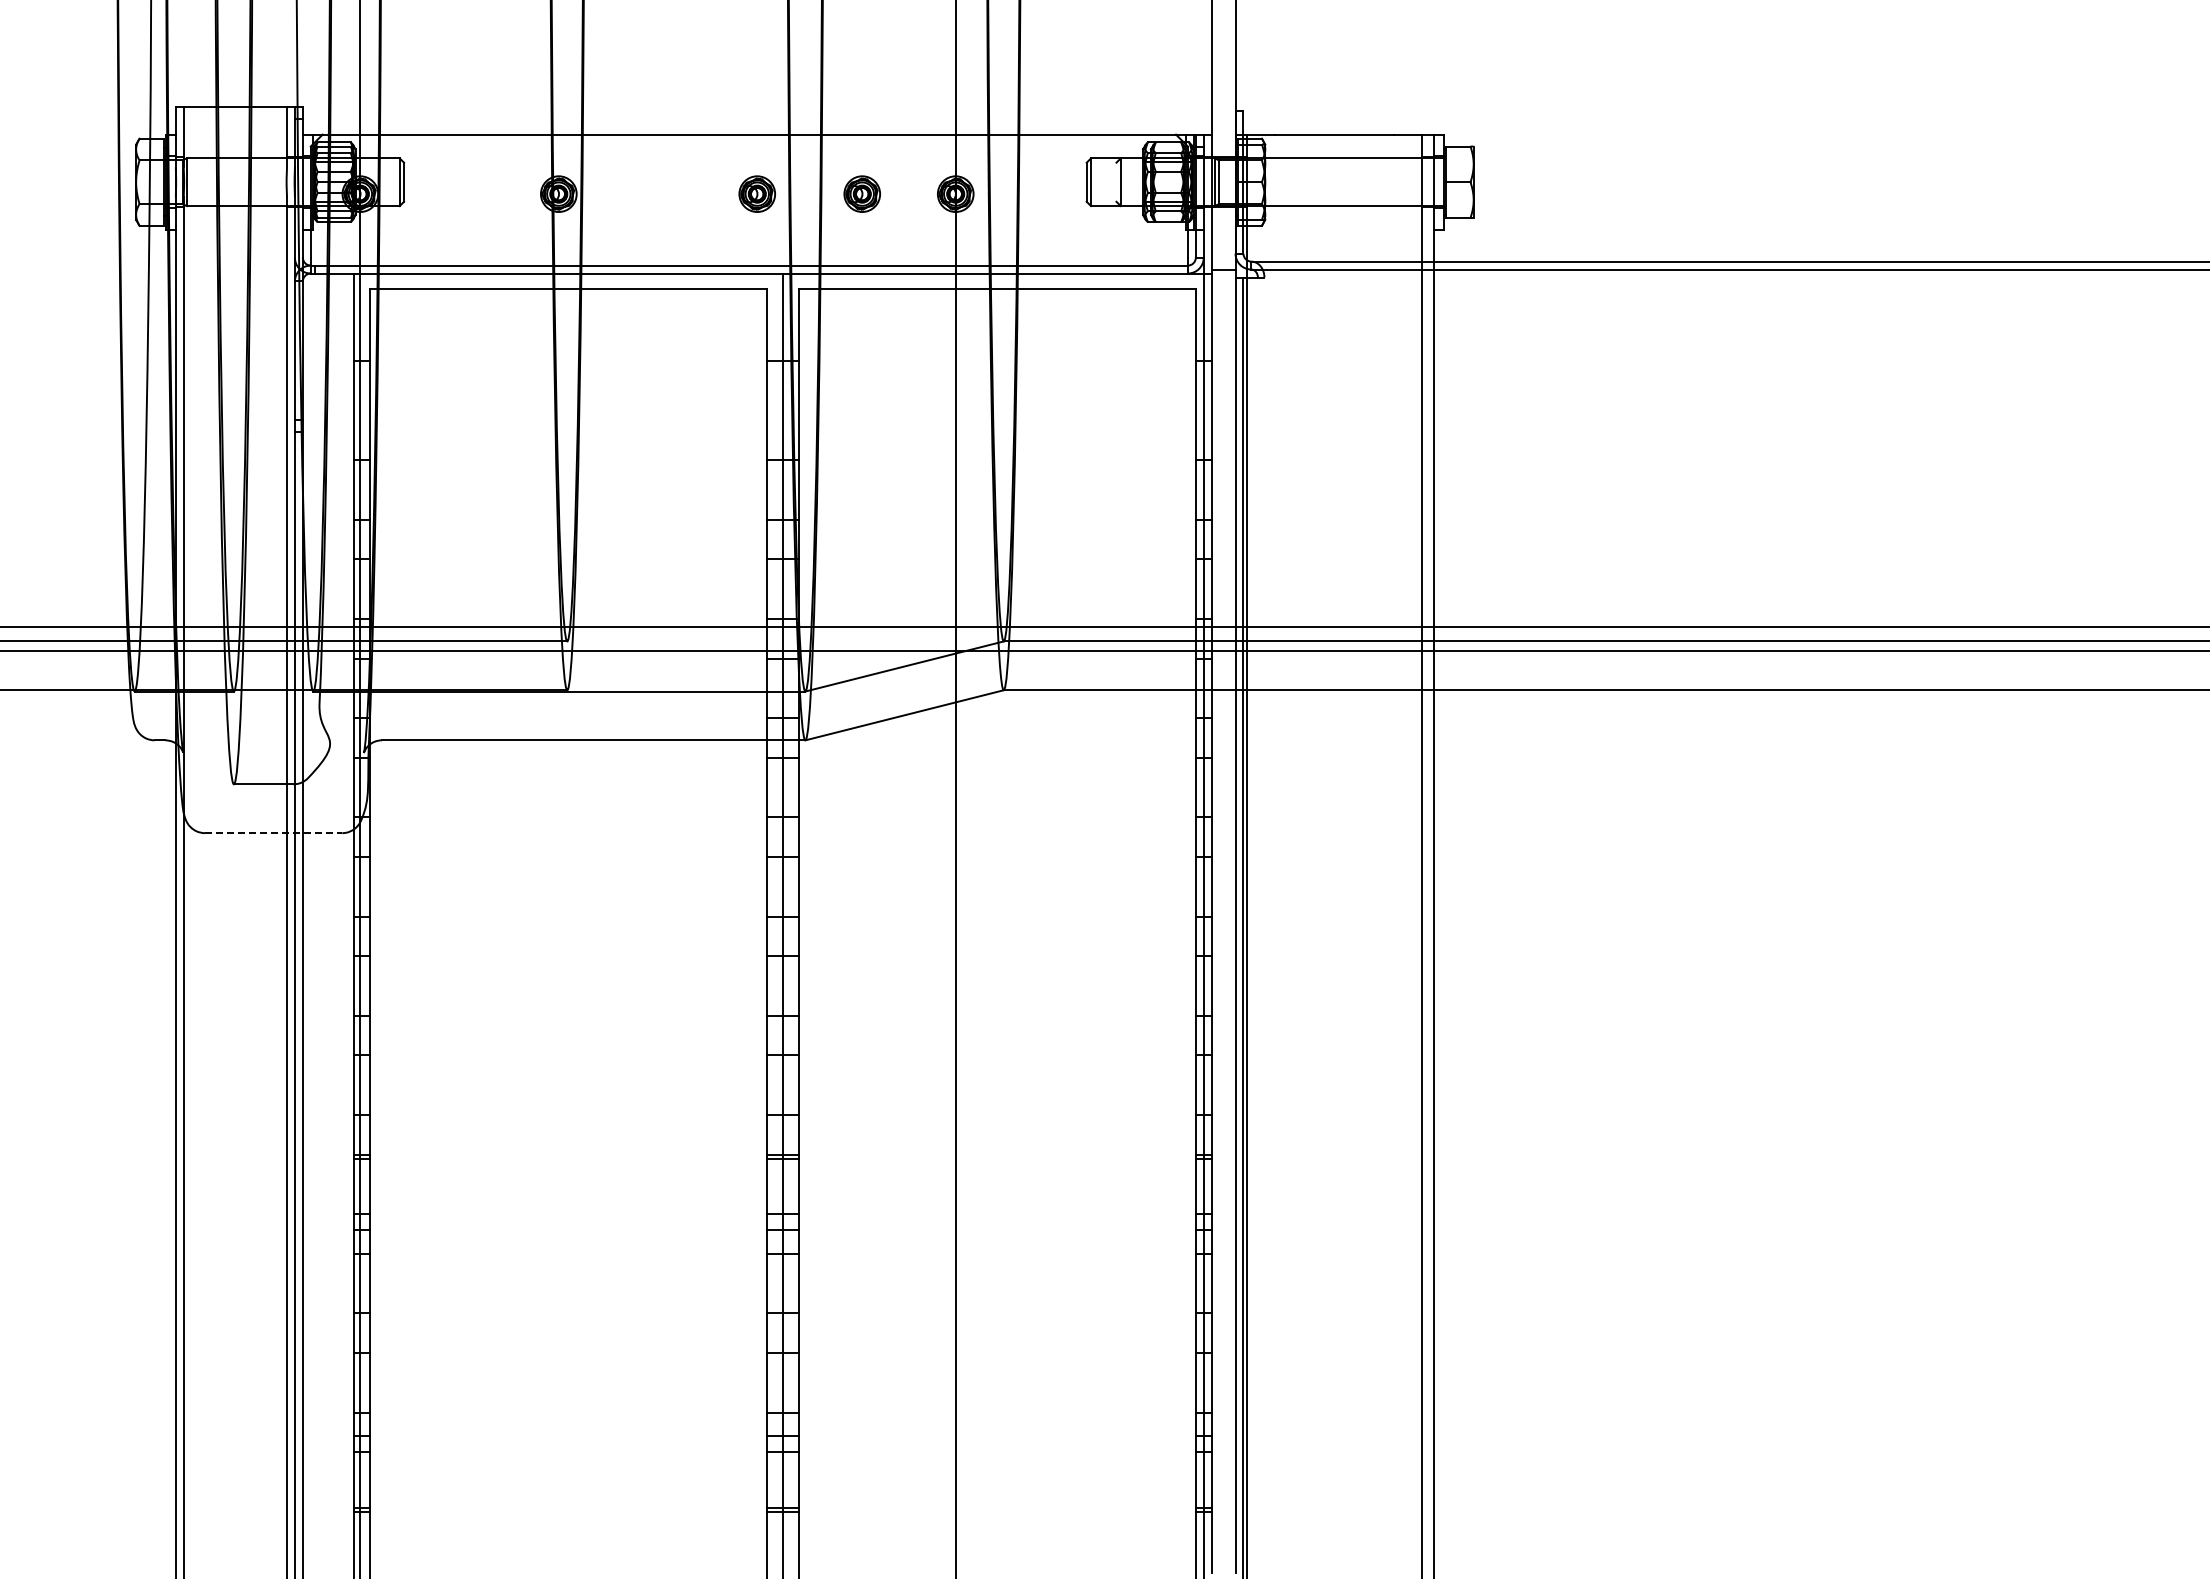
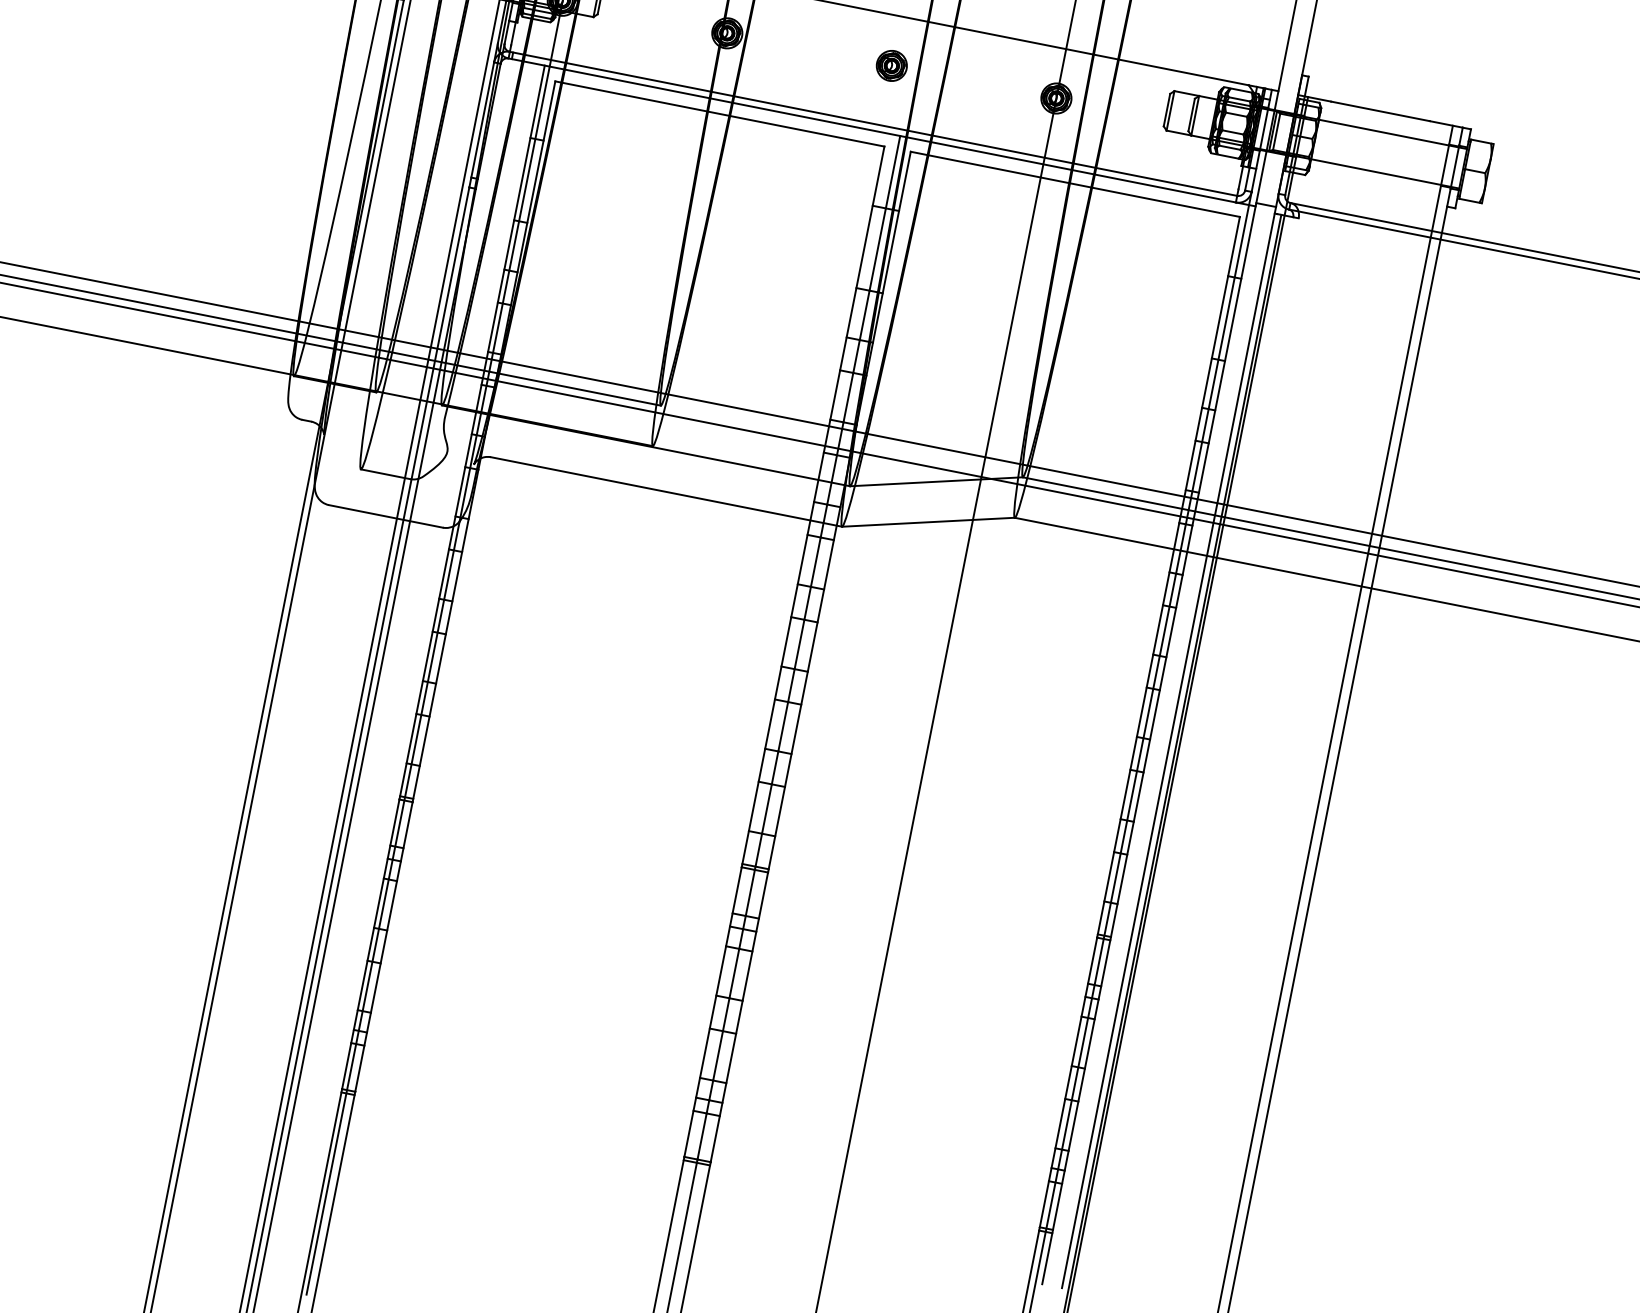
line: (1116, 181) -> (1191, 114), added
part: (861, 193) -> (978, 82), removed
line: (273, 833) -> (385, 516), dashed -> solid

